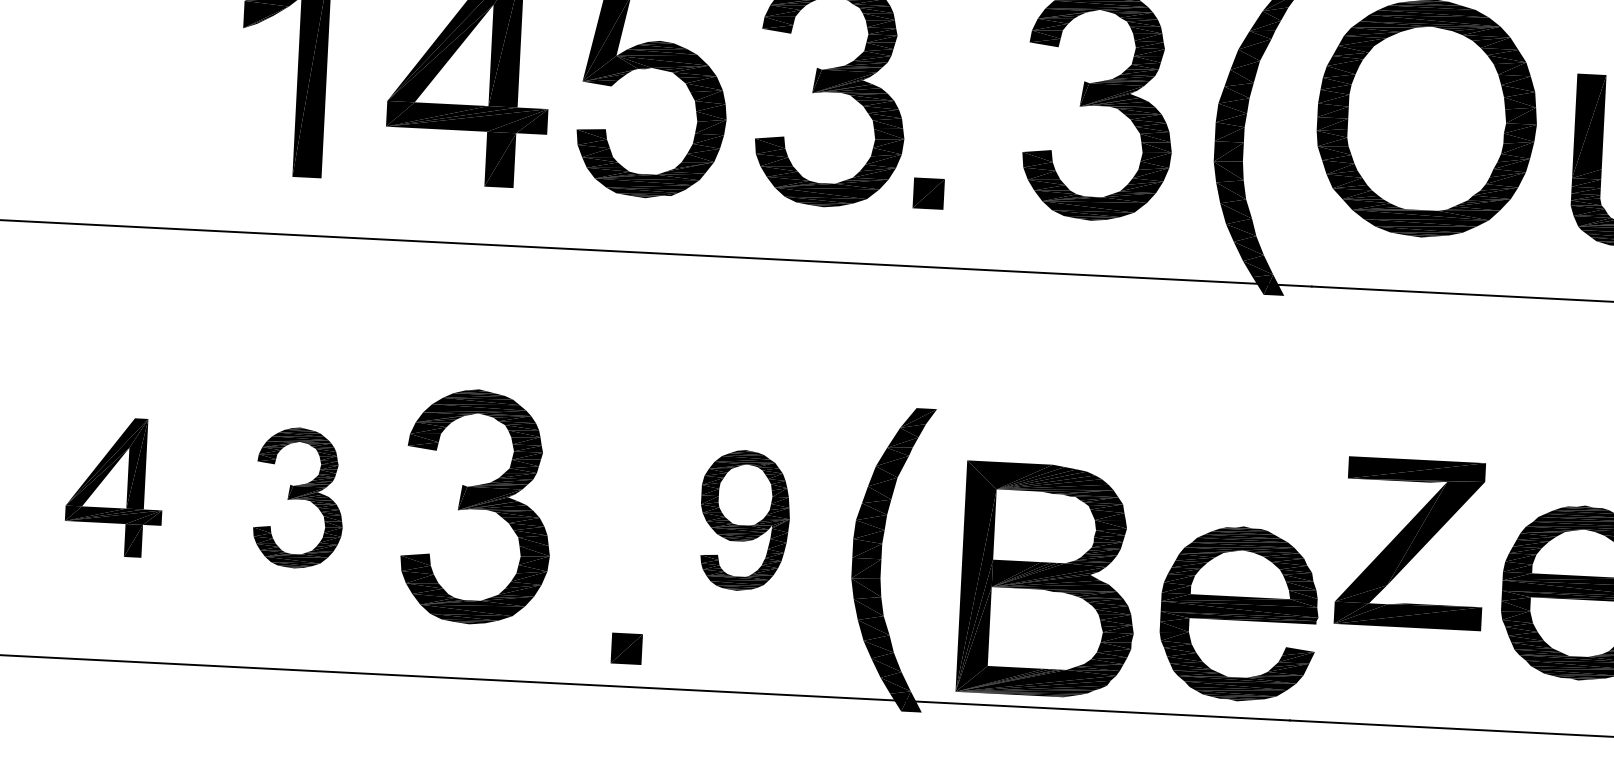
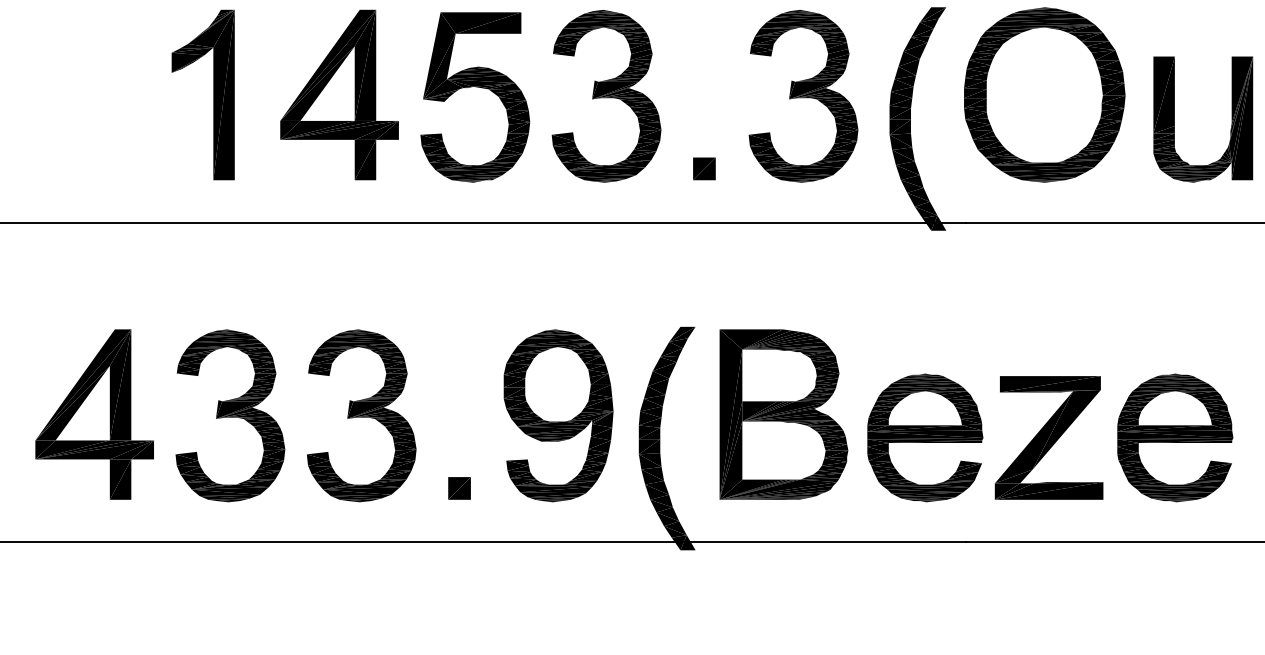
part: (928, 193) -> (704, 168), moved
part: (114, 486) -> (94, 414), size x1.67
part: (299, 497) -> (230, 415), size x1.67
part: (744, 520) -> (558, 415), size x1.67
part: (1410, 542) -> (1048, 437), moved
part: (1048, 580) -> (783, 414), moved
part: (1239, 613) -> (925, 437), moved
part: (626, 648) -> (459, 488), moved

